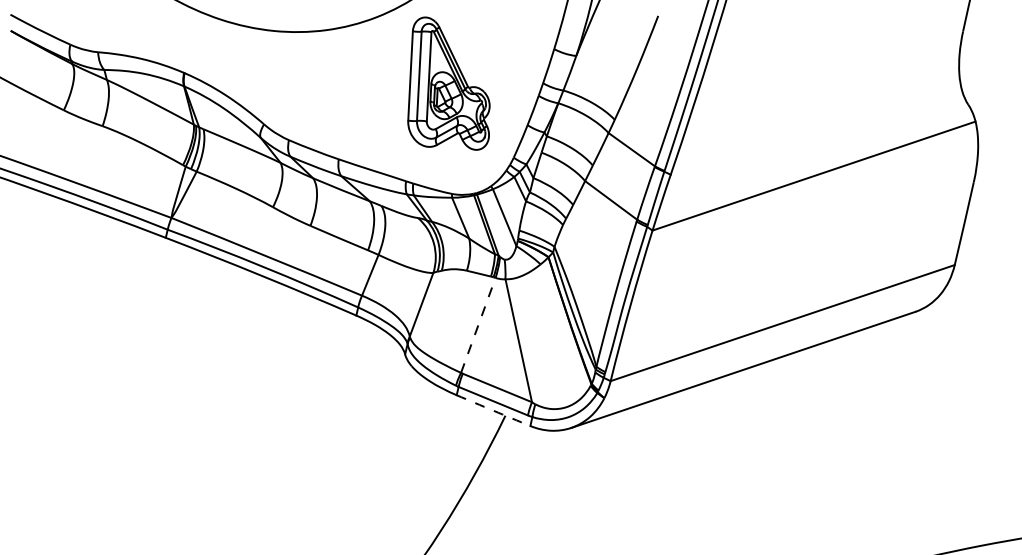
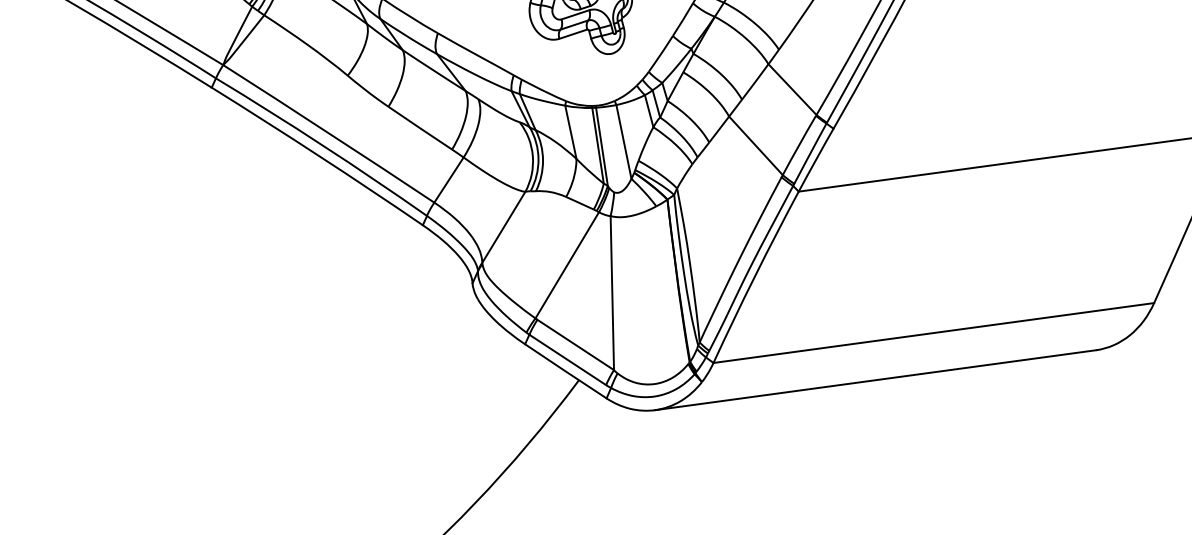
line: (478, 325) -> (567, 265), dashed -> solid
arc: (493, 410) -> (565, 371), dashed -> solid

